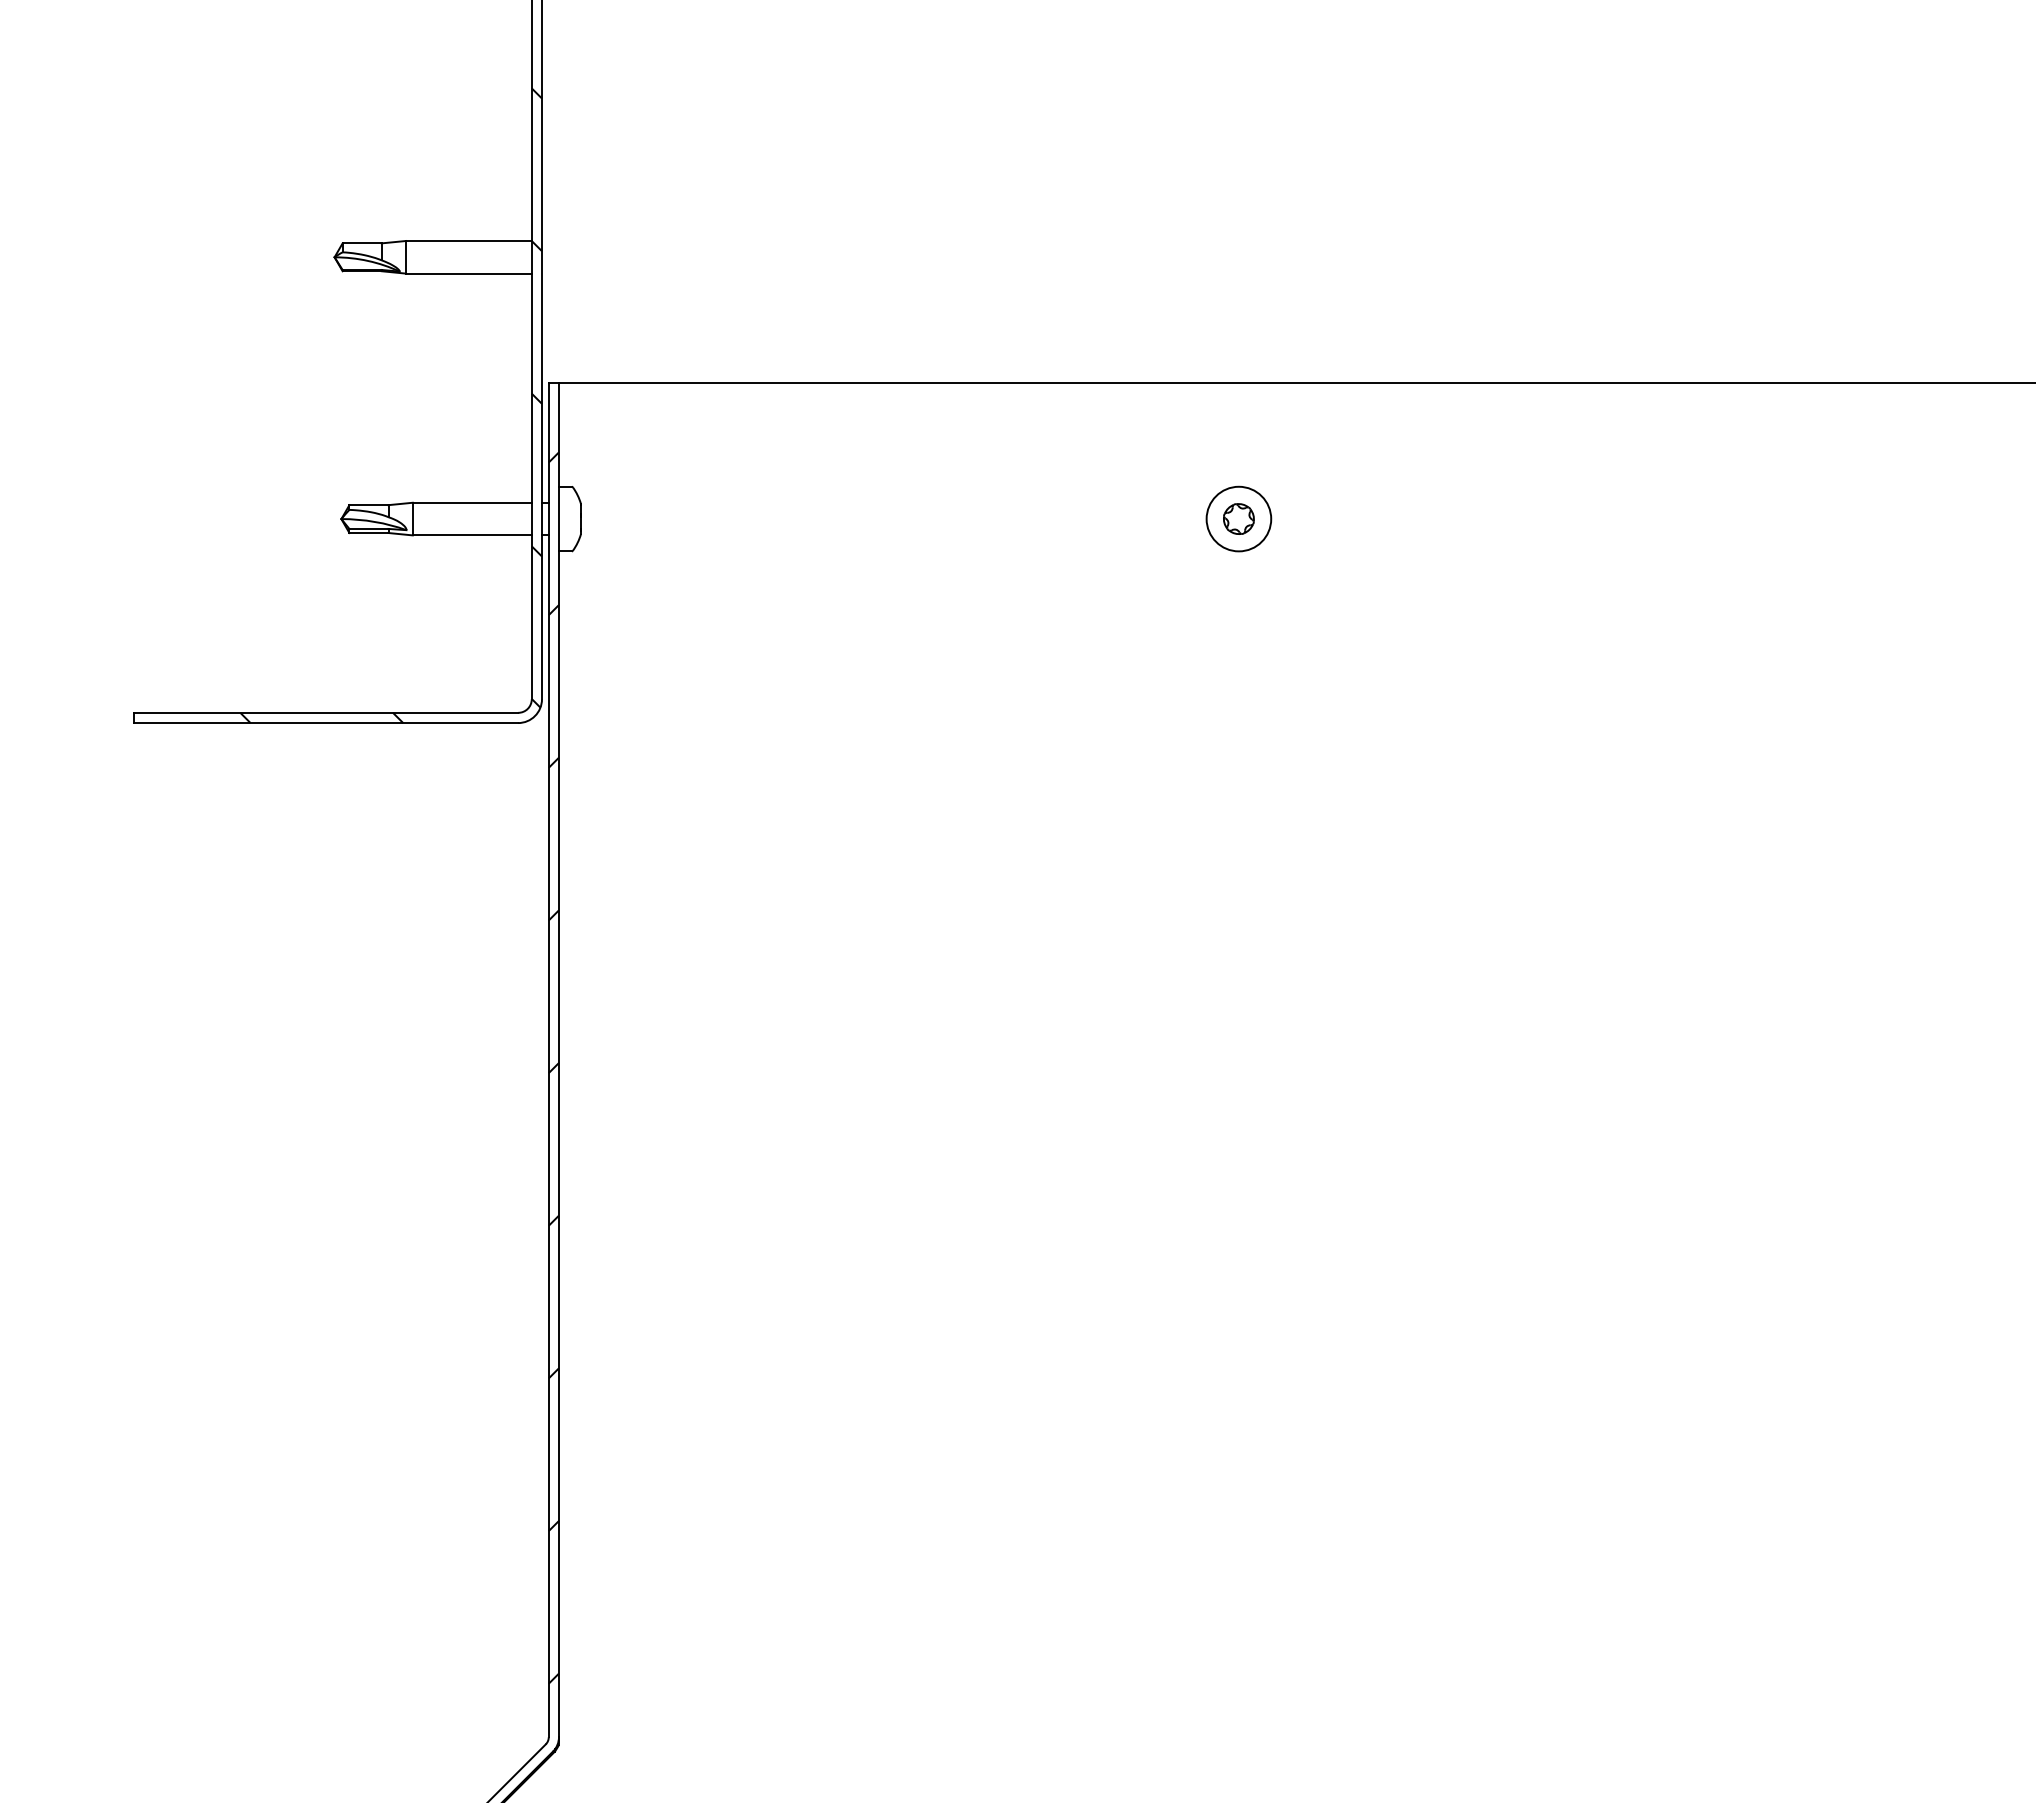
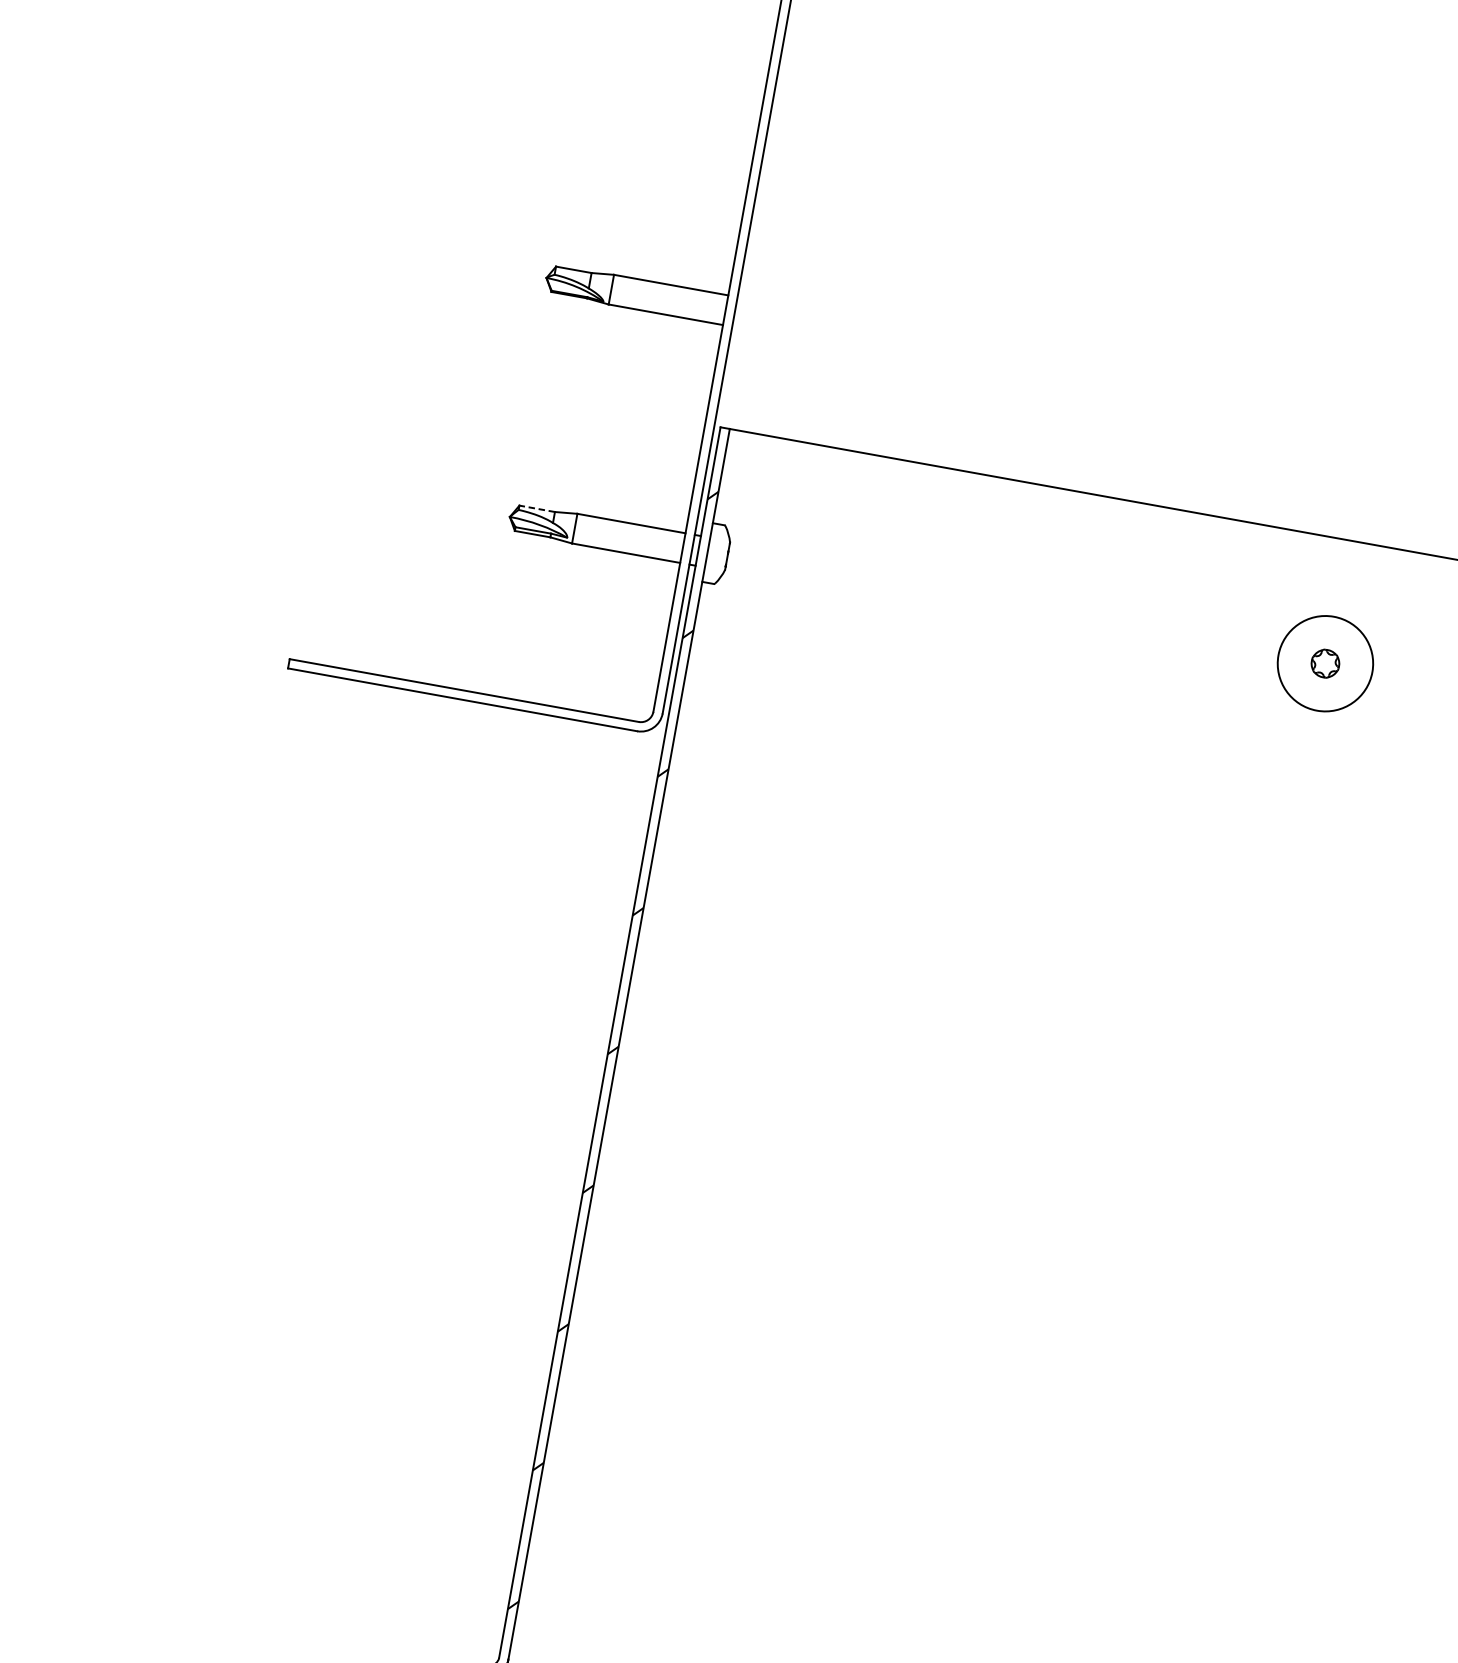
hatch: (390, 405) -> (573, 421), removed
line: (368, 505) -> (536, 509), solid -> dashed
circle: (1238, 518) -> (1325, 663), size x1.6

